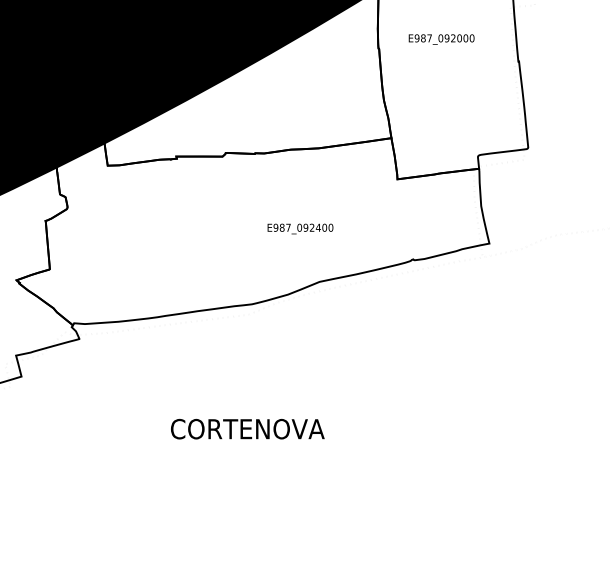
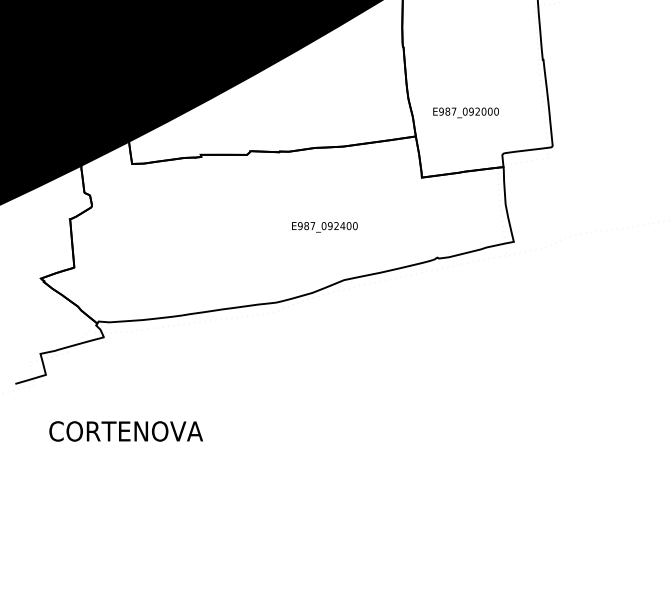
text: (441, 39) -> (465, 112), moved
text: (247, 429) -> (125, 431), moved

